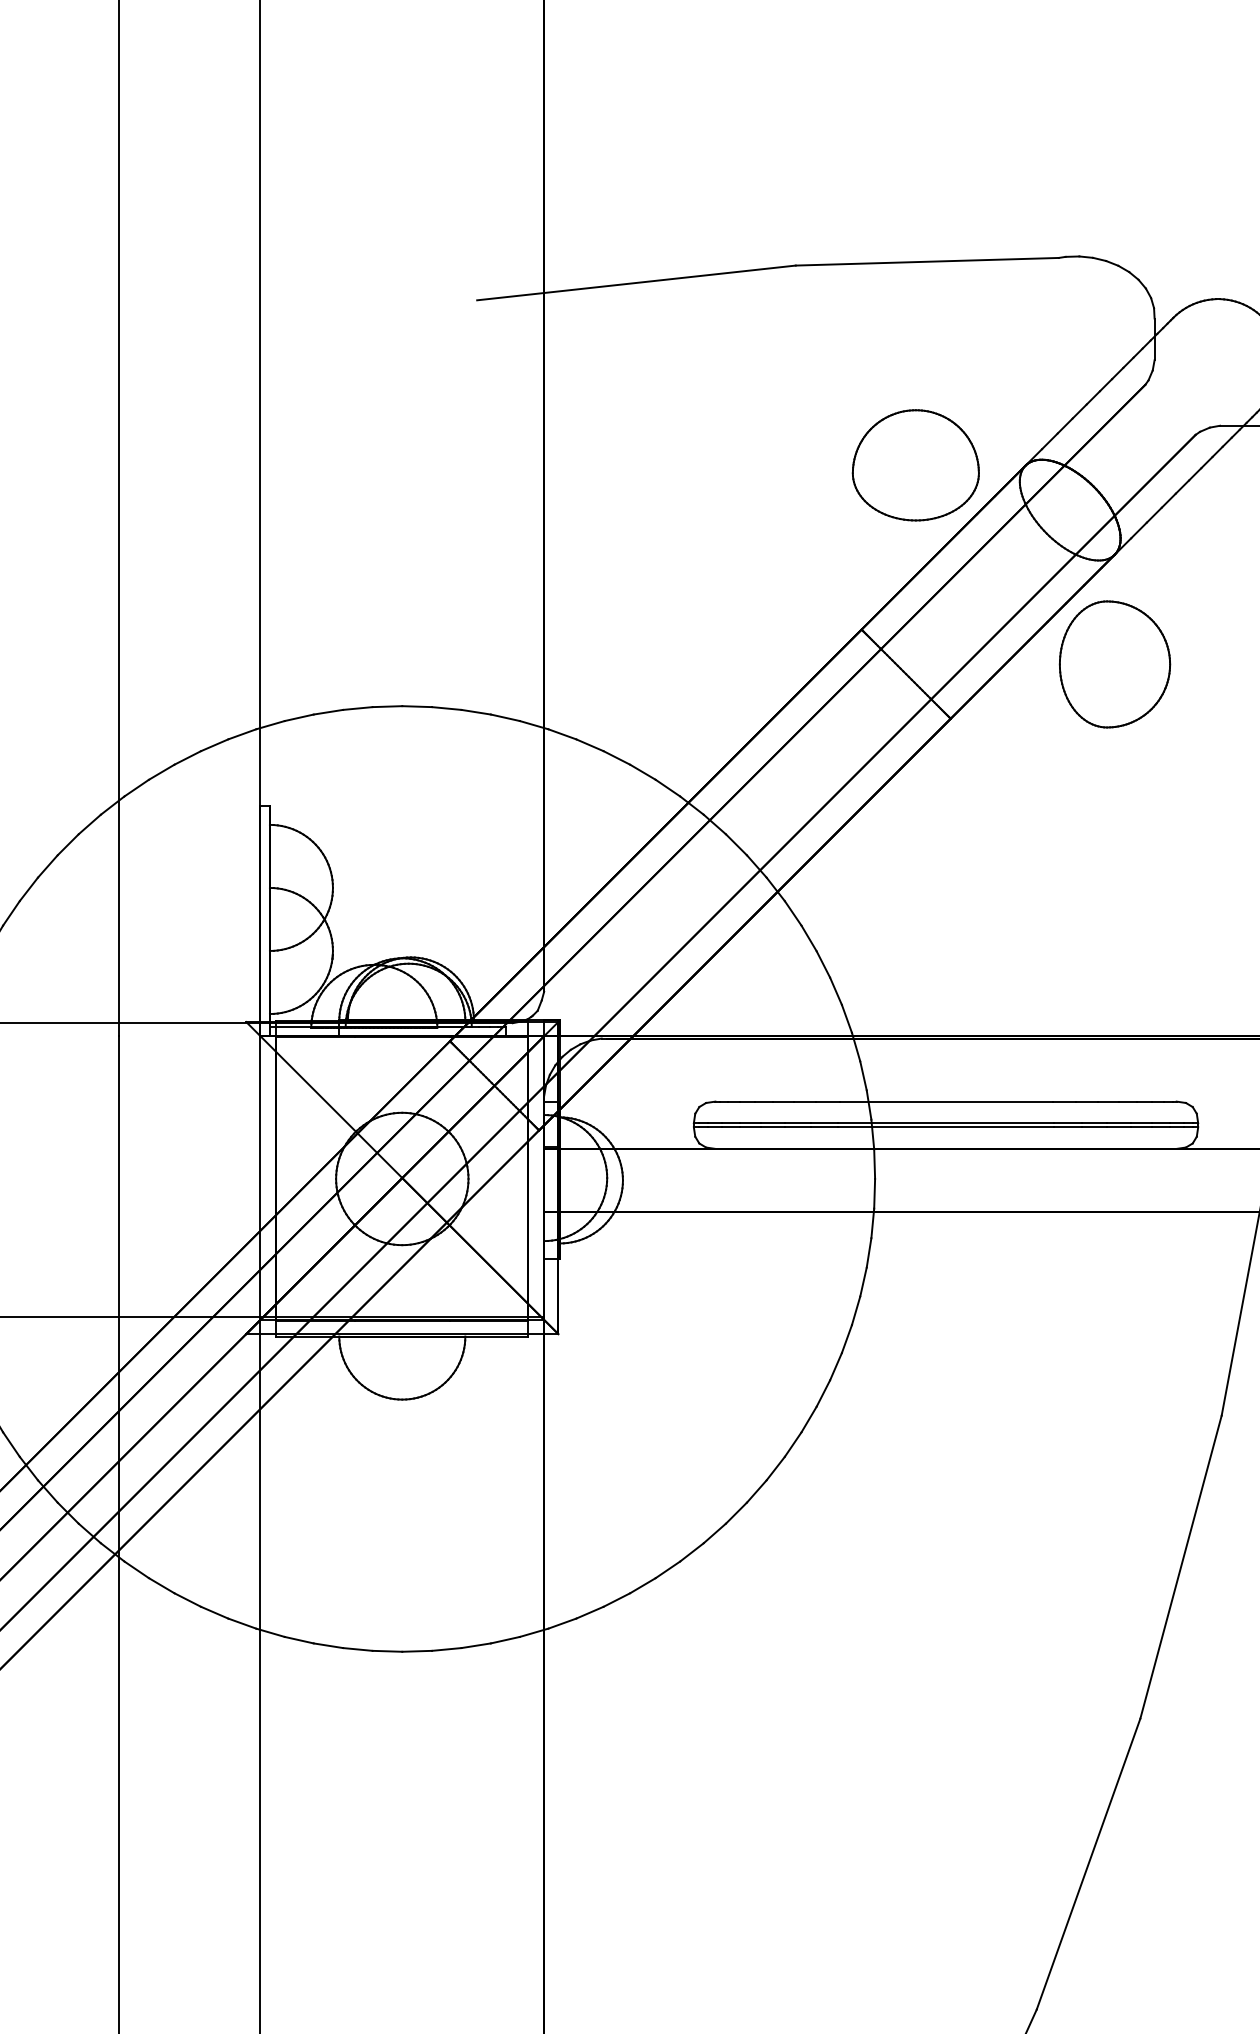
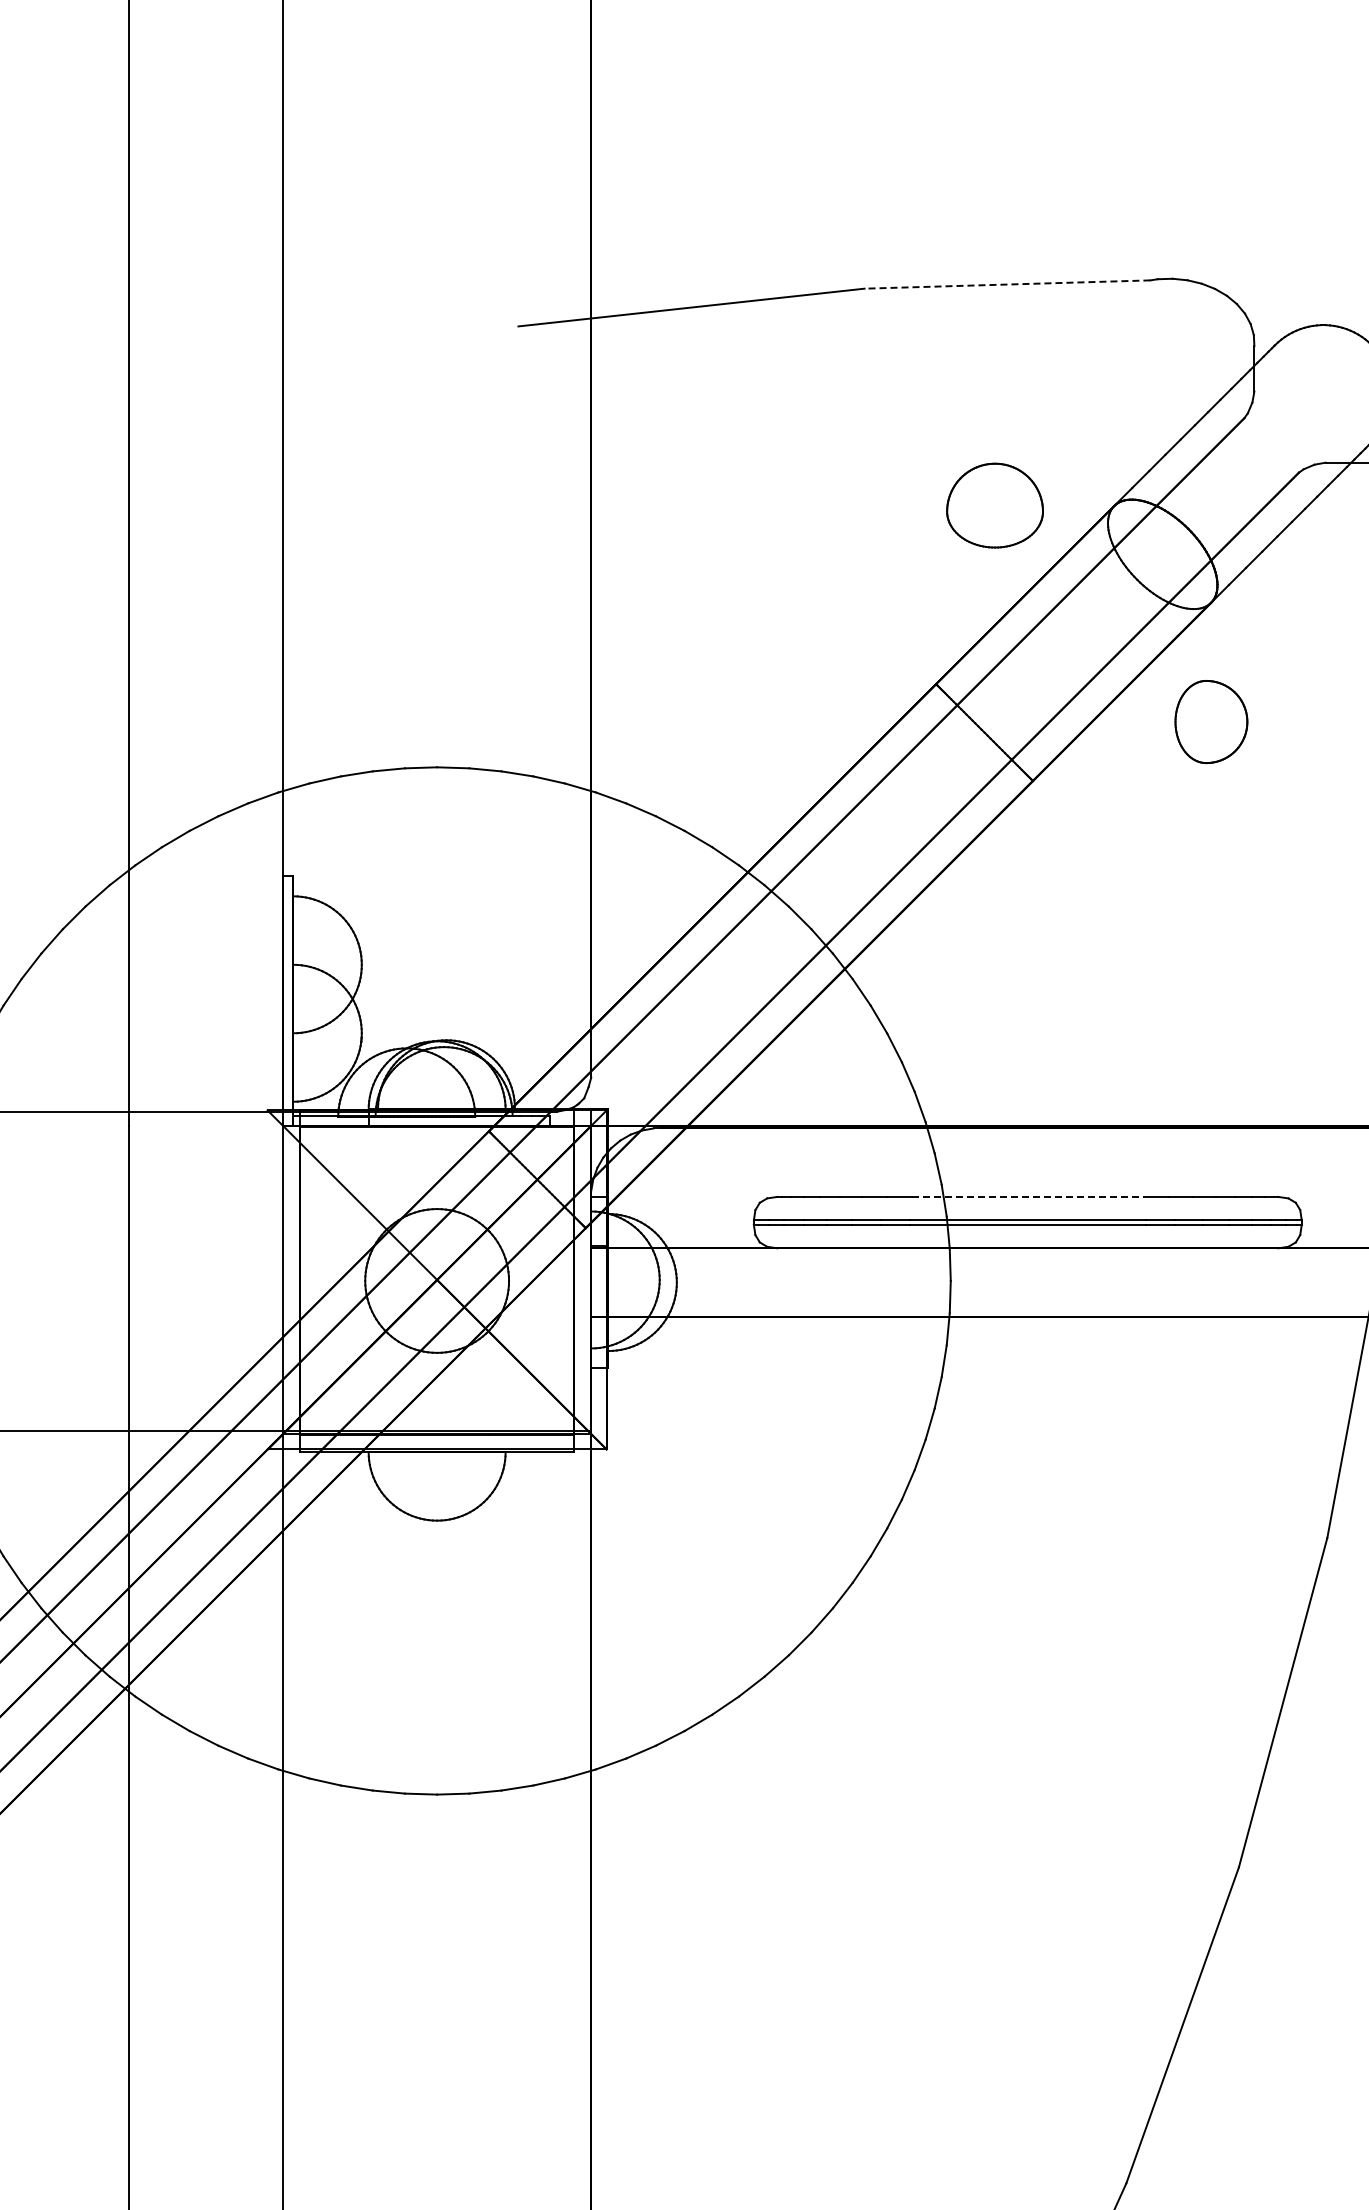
line: (927, 261) -> (1007, 284), solid -> dashed
part: (915, 465) -> (994, 505), size x0.7
part: (1115, 663) -> (1211, 721), size x0.6
line: (945, 1101) -> (1027, 1196), solid -> dashed

